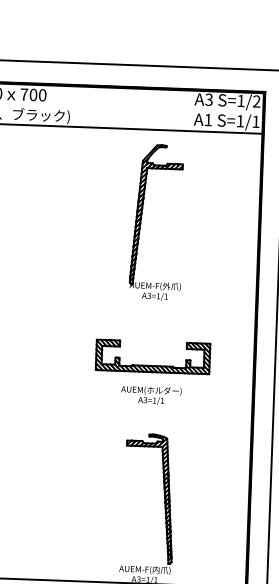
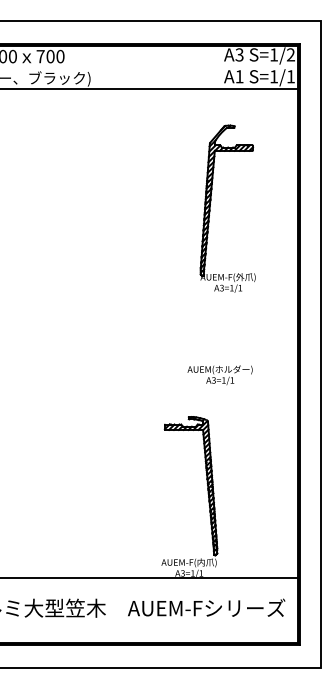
part: (141, 221) -> (210, 208), moved
part: (152, 365) -> (189, 342), removed
text: (150, 395) -> (219, 375), moved

